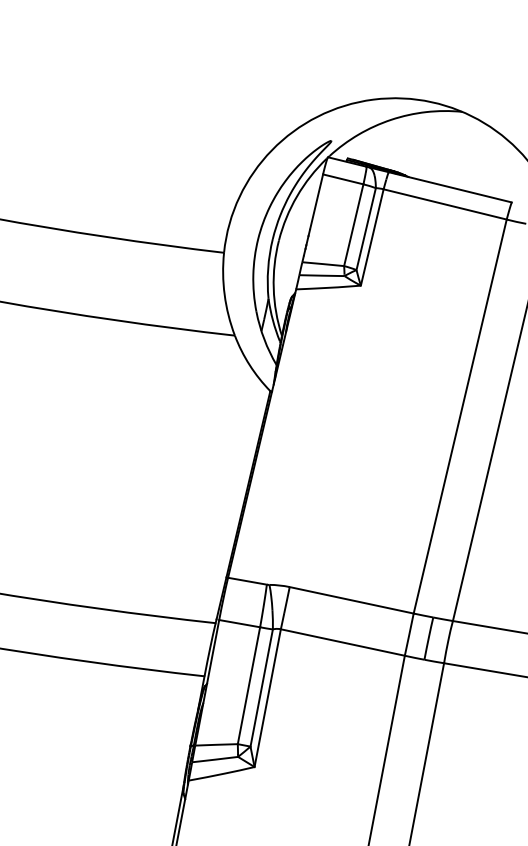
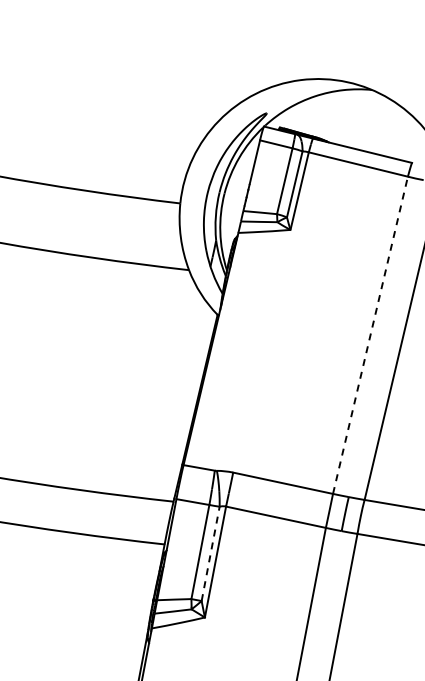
line: (460, 416) -> (370, 335), solid -> dashed
line: (261, 687) -> (210, 553), solid -> dashed

